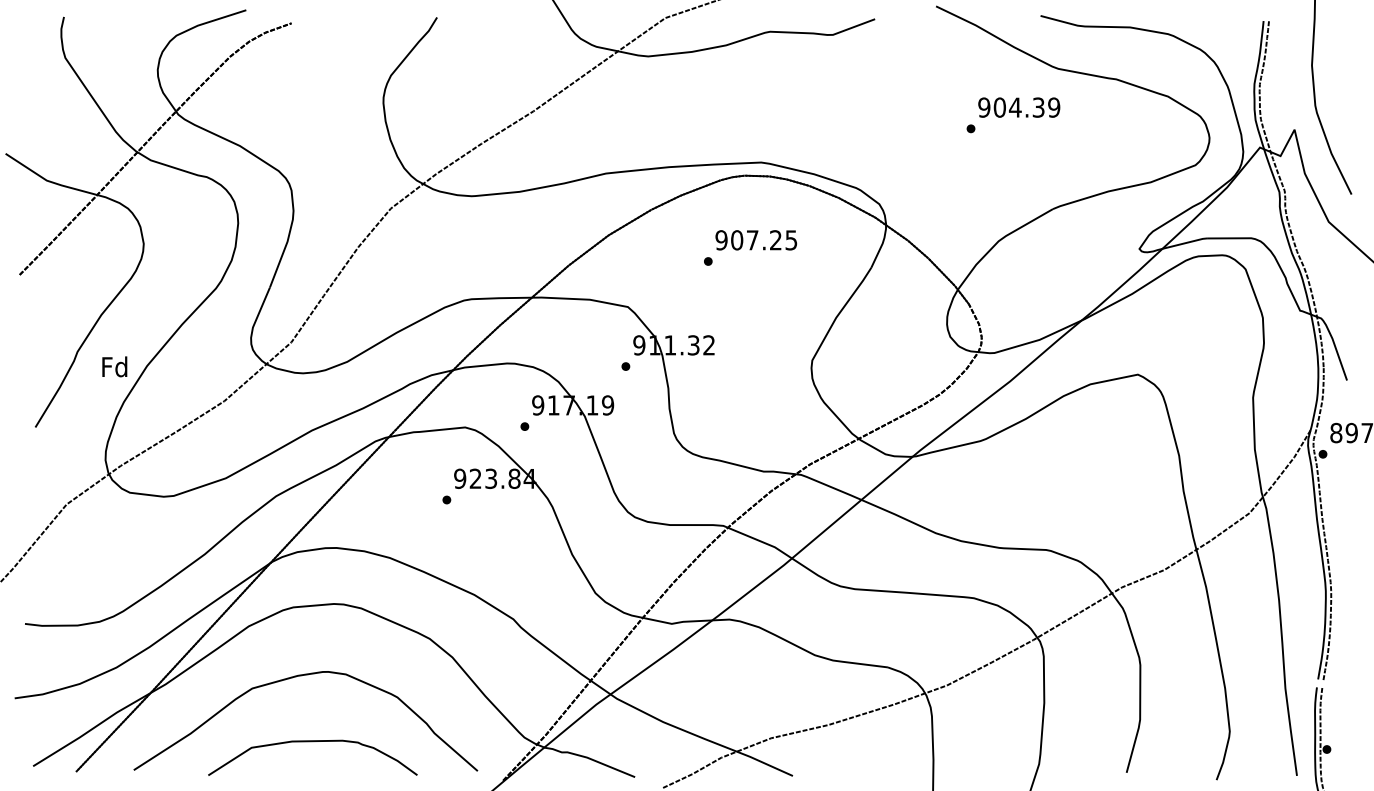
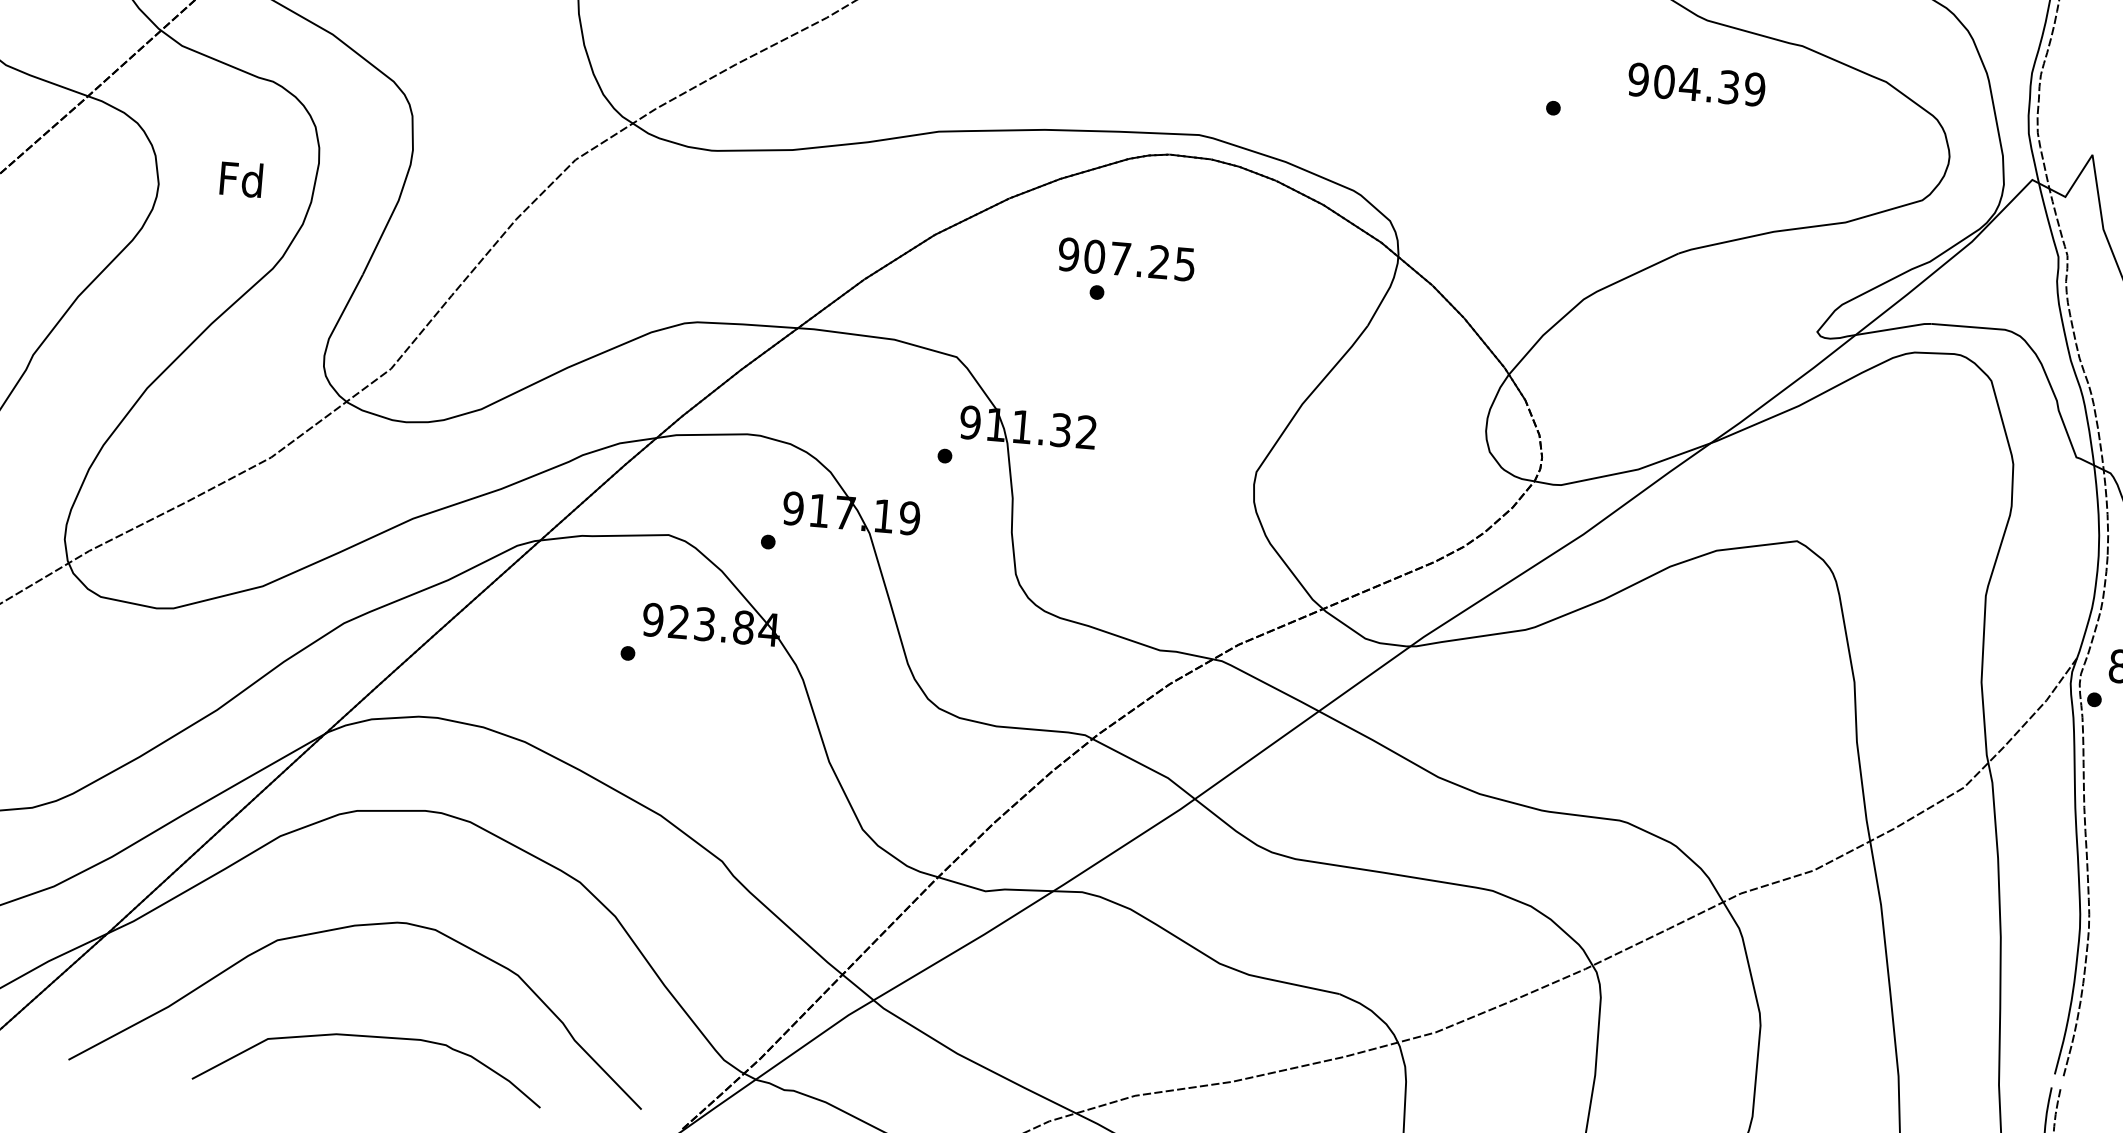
text: (1019, 107) -> (1697, 84), moved
text: (756, 240) -> (1126, 259), moved
text: (114, 366) -> (240, 178), moved

